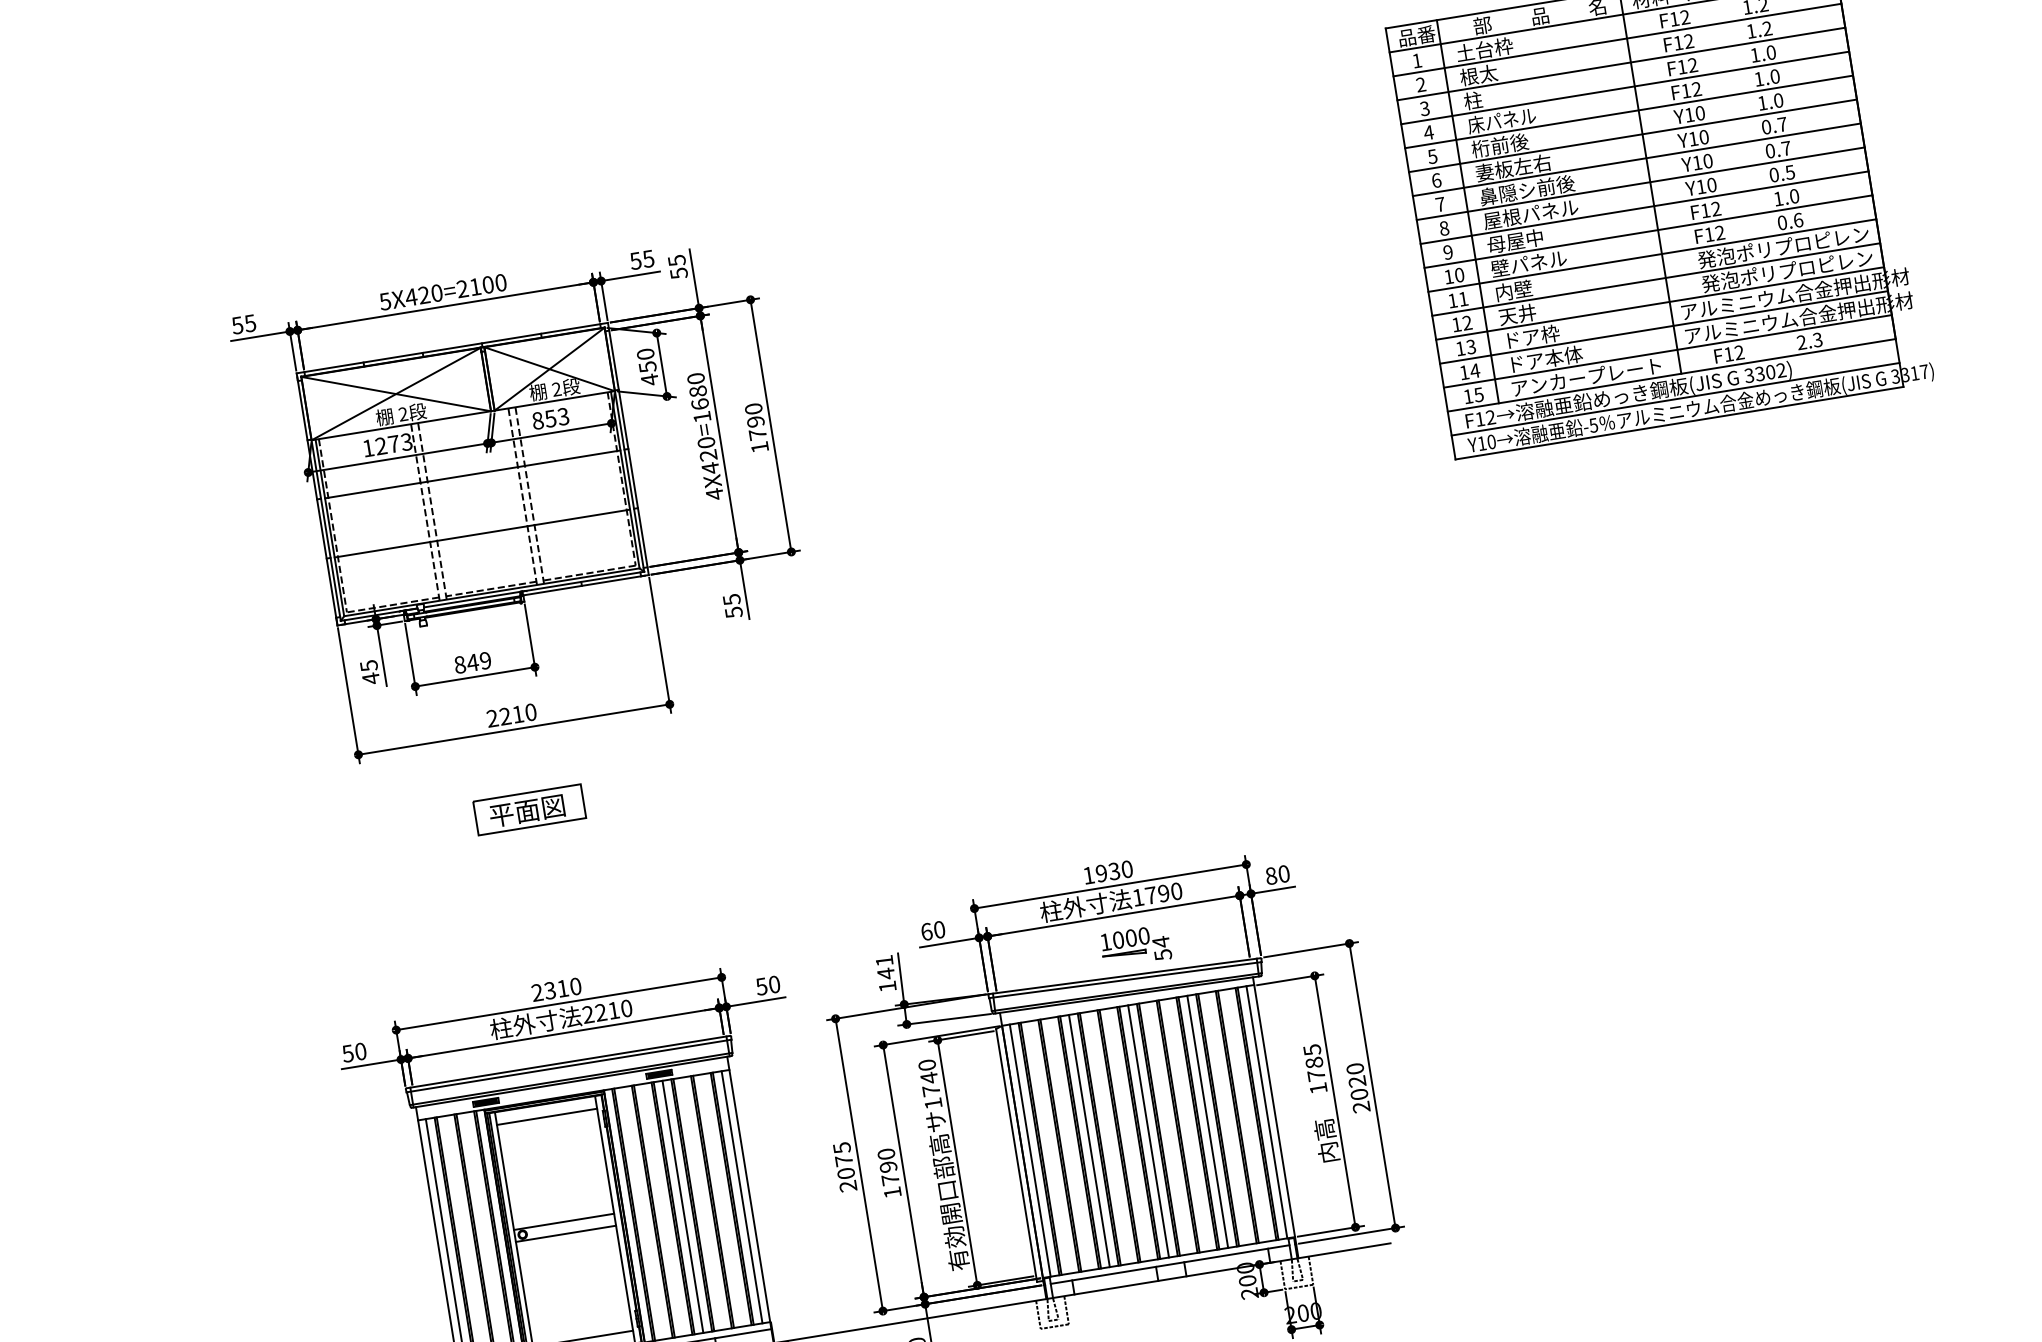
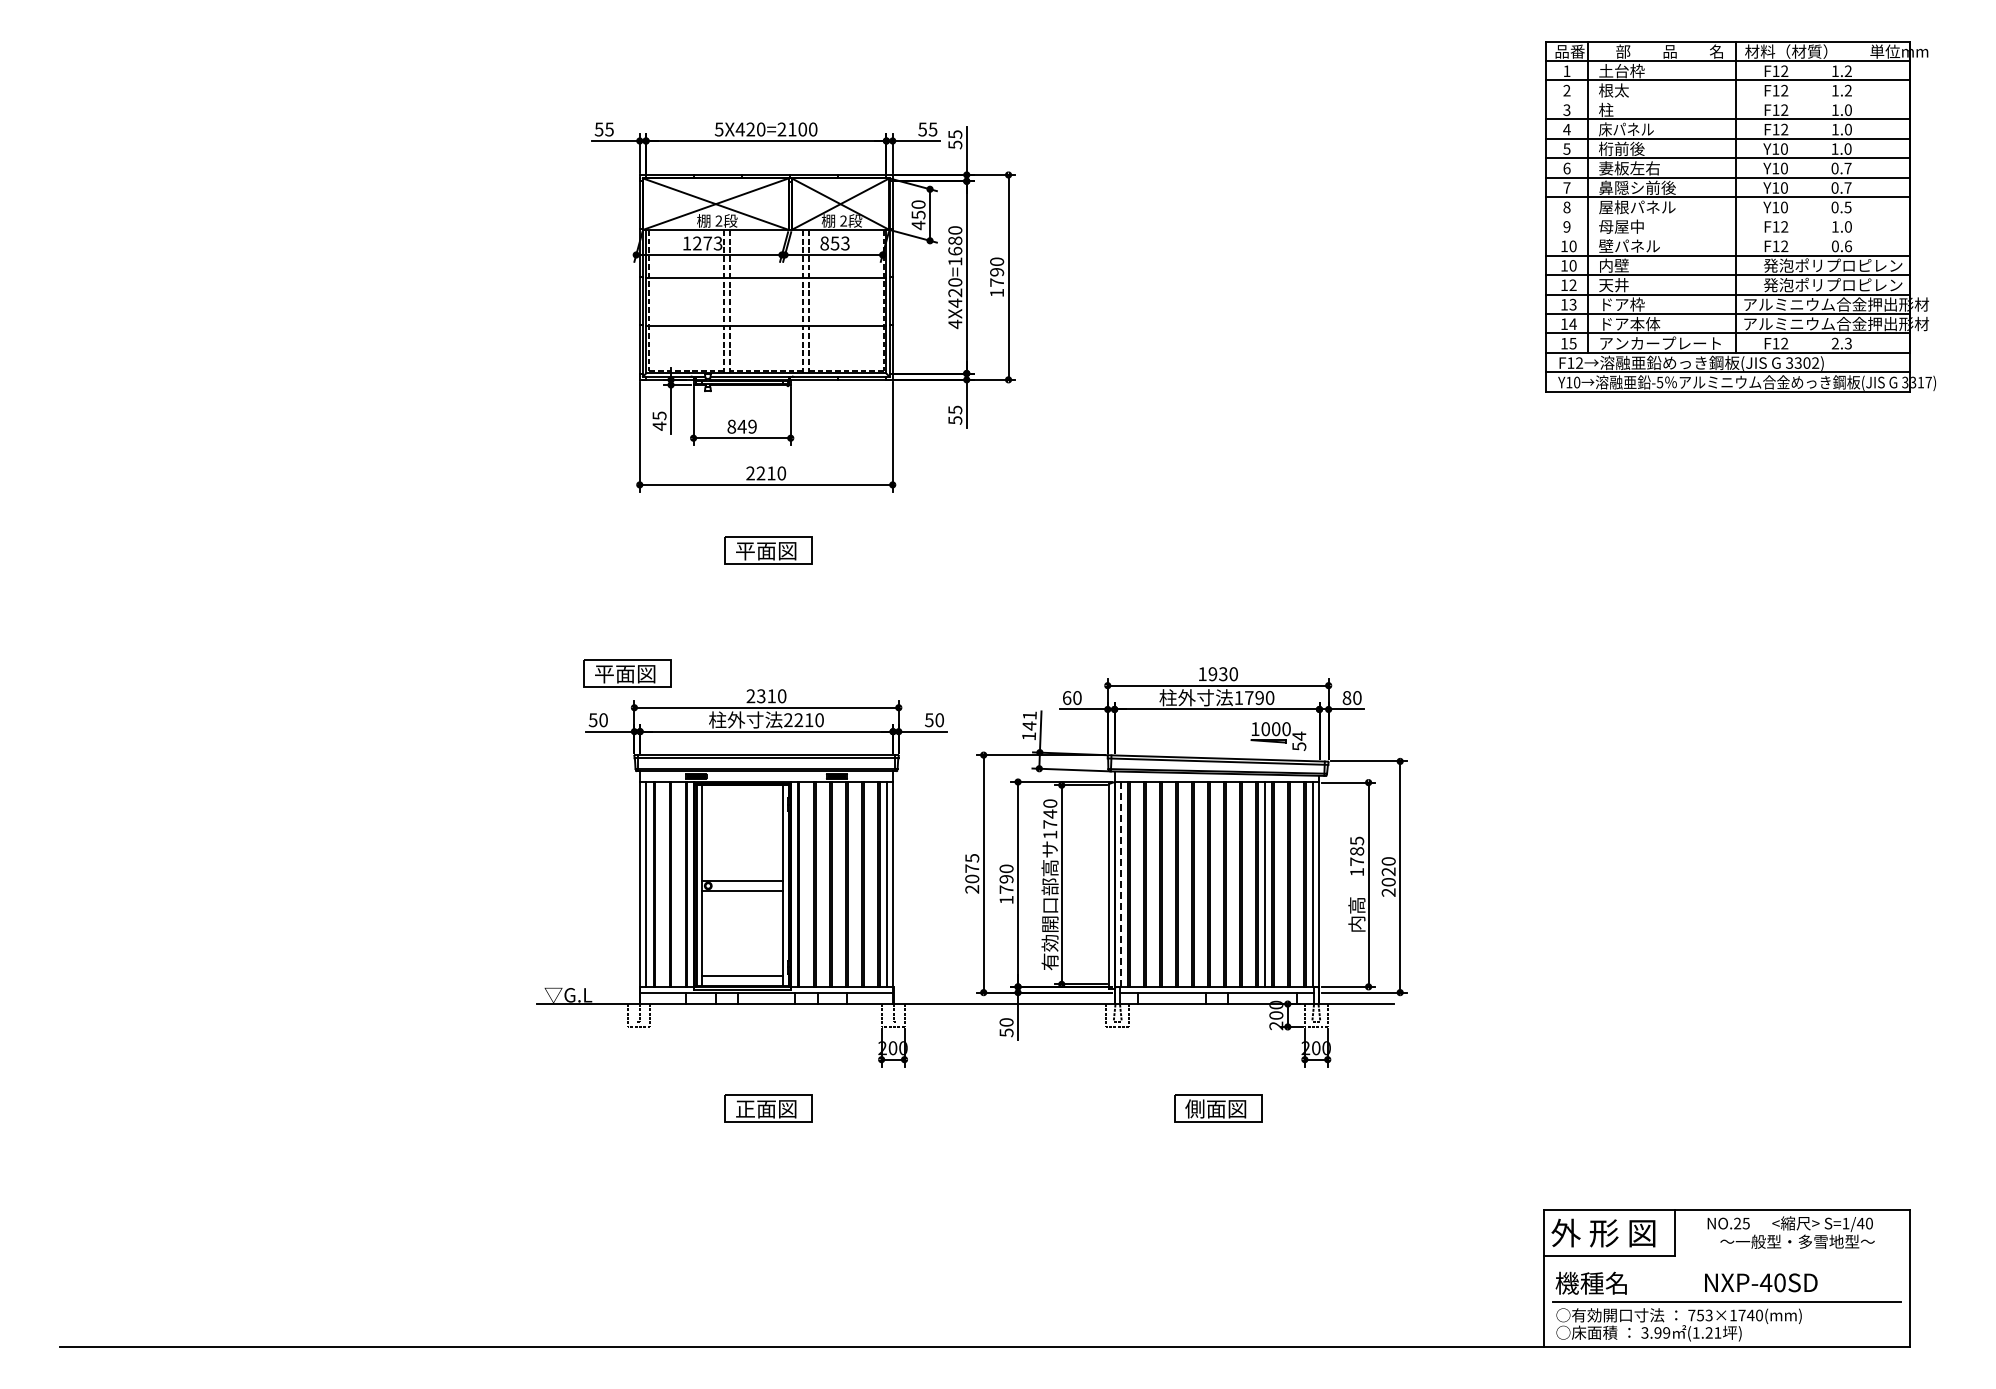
line: (1621, 63) -> (1728, 99), removed
line: (1644, 207) -> (1728, 216), removed
line: (1648, 232) -> (1728, 236), removed
text: (1462, 298) -> (1572, 265), 11 -> 10
part: (1135, 946) -> (1278, 736), moved
part: (380, 989) -> (627, 673), added
line: (546, 1116) -> (742, 795), removed
line: (1149, 1131) -> (1217, 884), removed
line: (1088, 1141) -> (1168, 884), removed
line: (1029, 1150) -> (1120, 884), solid -> dashed
line: (682, 1206) -> (838, 884), removed

